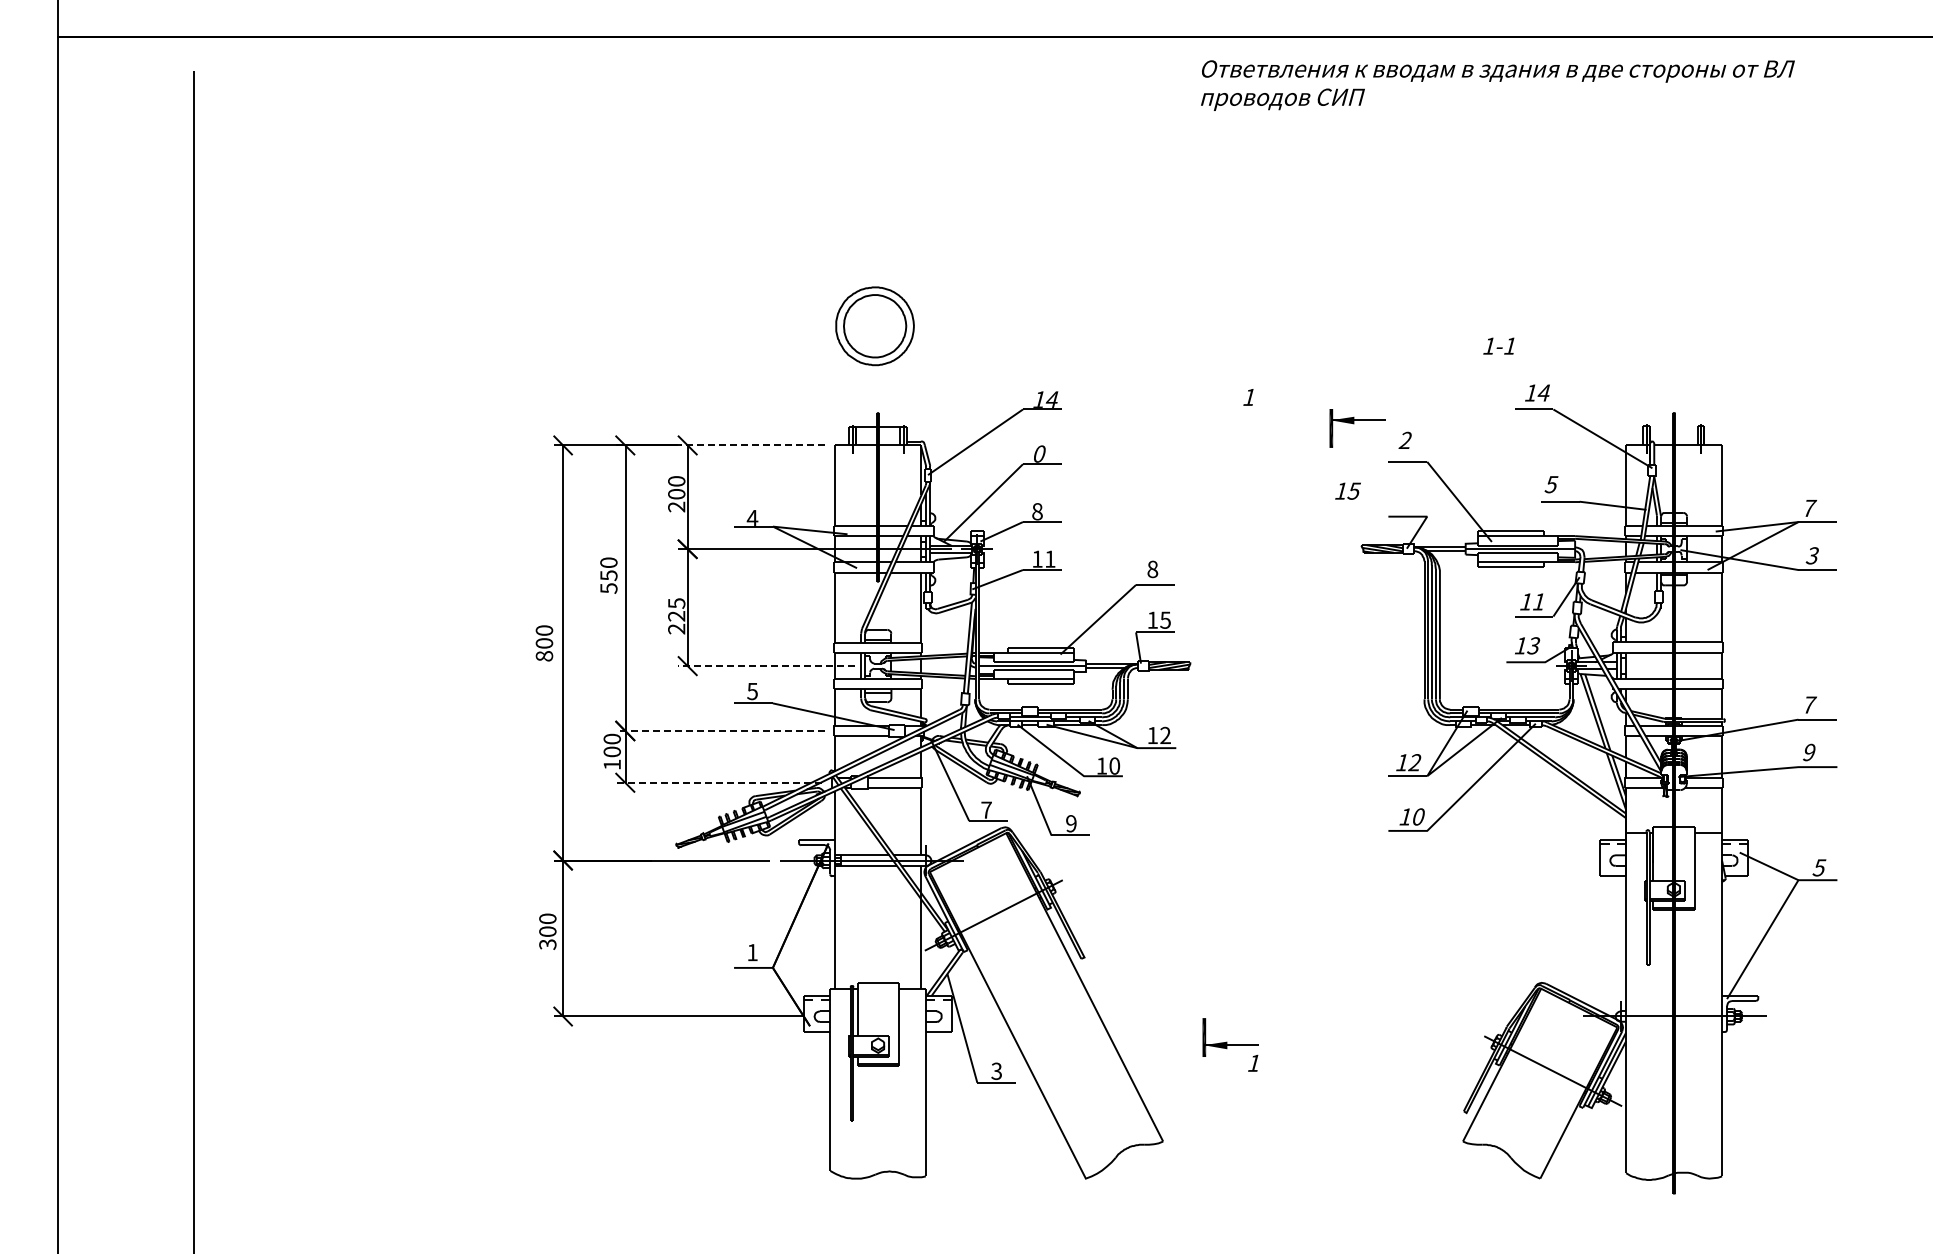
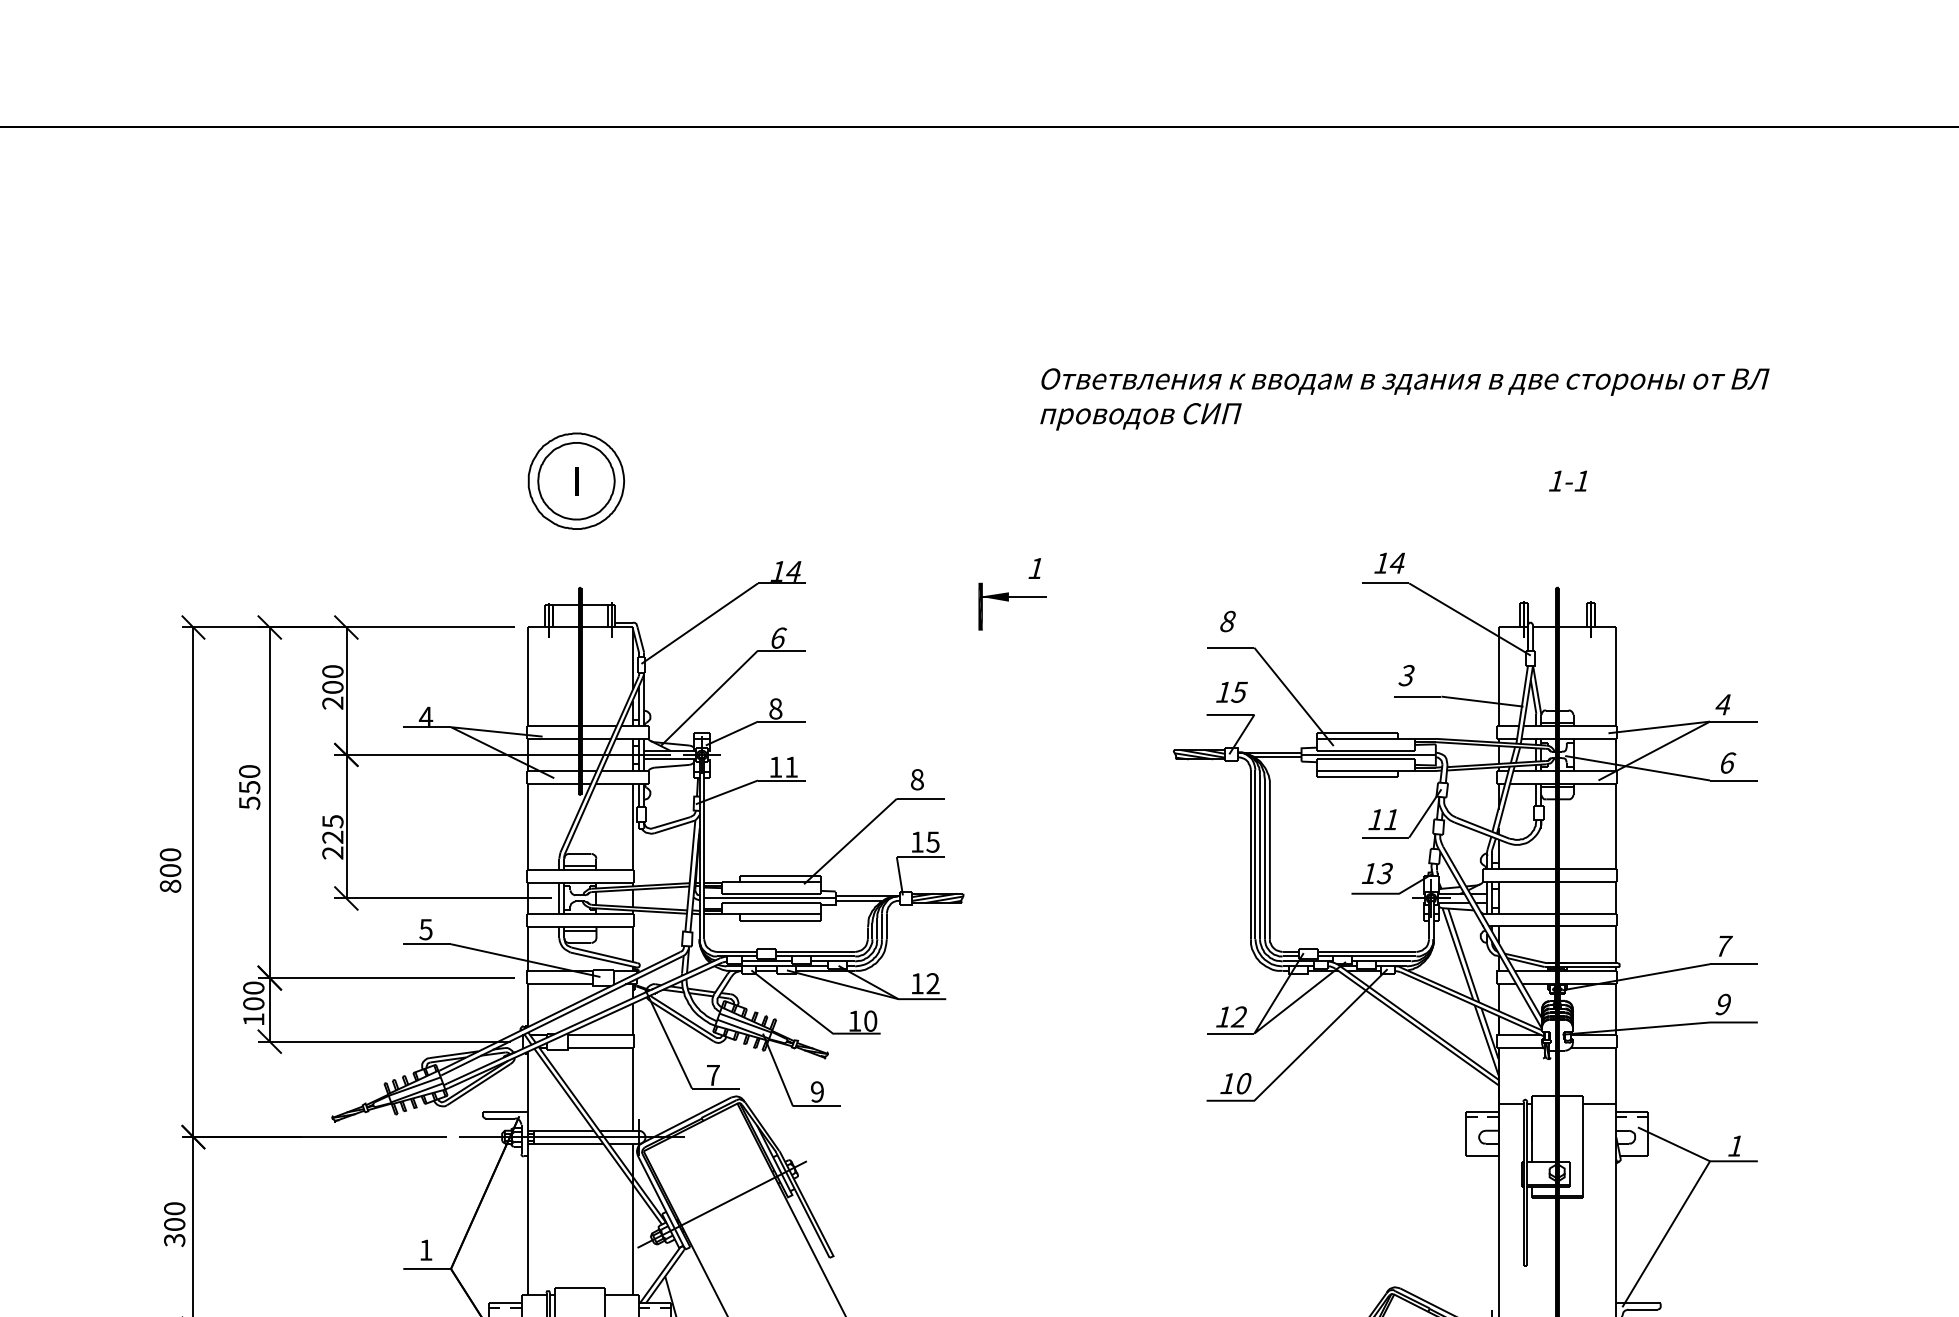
text: (1497, 85) -> (1404, 399), moved
fill: (874, 326) -> (575, 481), added
text: (1498, 345) -> (1567, 480), moved
part: (1357, 428) -> (1012, 606), moved
text: (1405, 440) -> (1227, 621), 2 -> 8
line: (751, 445) -> (424, 627), dashed -> solid
text: (1040, 453) -> (779, 637), 0 -> 6
text: (1552, 483) -> (1408, 674), 5 -> 3
text: (1347, 490) -> (1231, 691), moved
text: (1809, 507) -> (1723, 703), 7 -> 4
text: (1812, 555) -> (1727, 762), 3 -> 6
line: (766, 665) -> (443, 897), dashed -> solid
line: (720, 730) -> (386, 977), dashed -> solid
line: (718, 783) -> (384, 1042), dashed -> solid
text: (1819, 867) -> (1735, 1145), 5 -> 1

